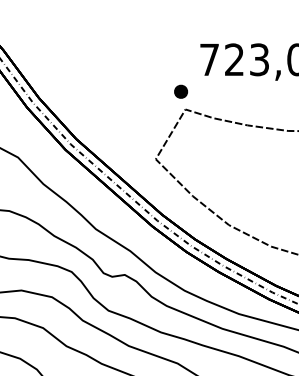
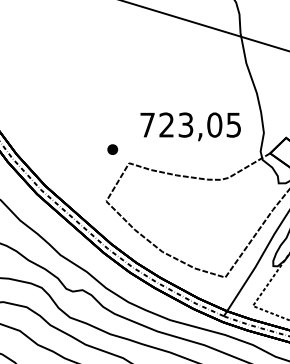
part: (180, 91) -> (112, 149), moved

